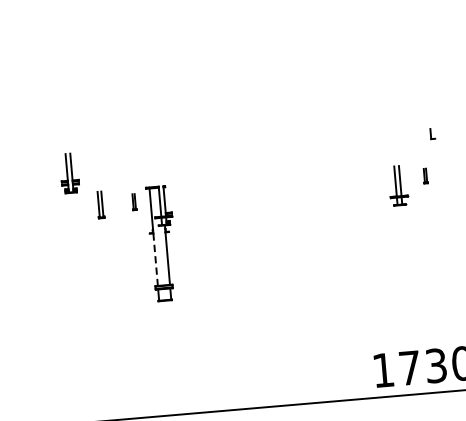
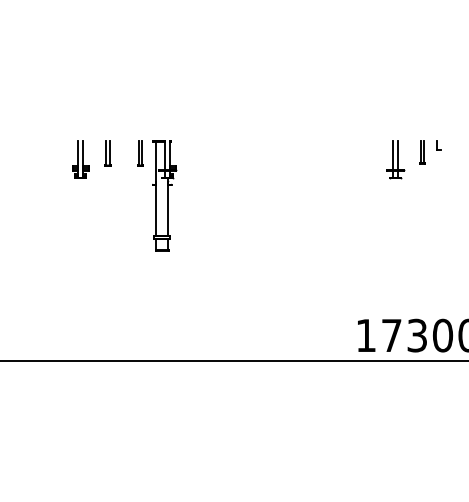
part: (432, 134) -> (438, 145), moved
part: (69, 173) -> (80, 159), moved
part: (425, 176) -> (422, 152), size x1.67
part: (134, 202) -> (140, 153), size x1.67
line: (155, 259) -> (156, 210), dashed -> solid

